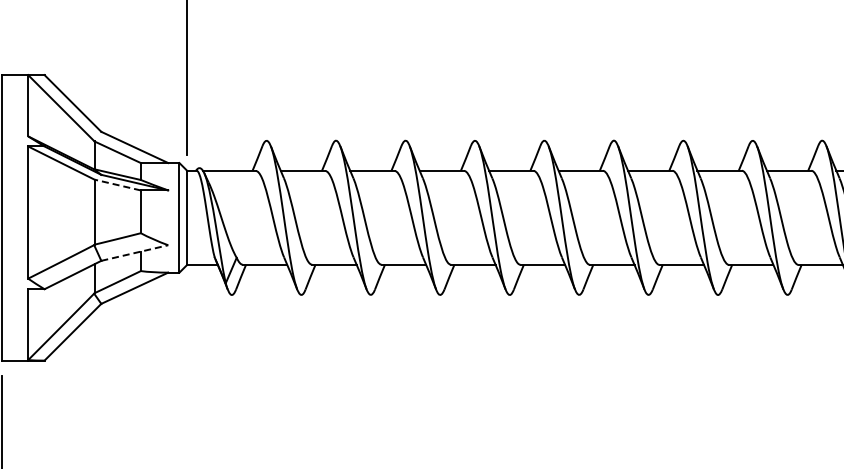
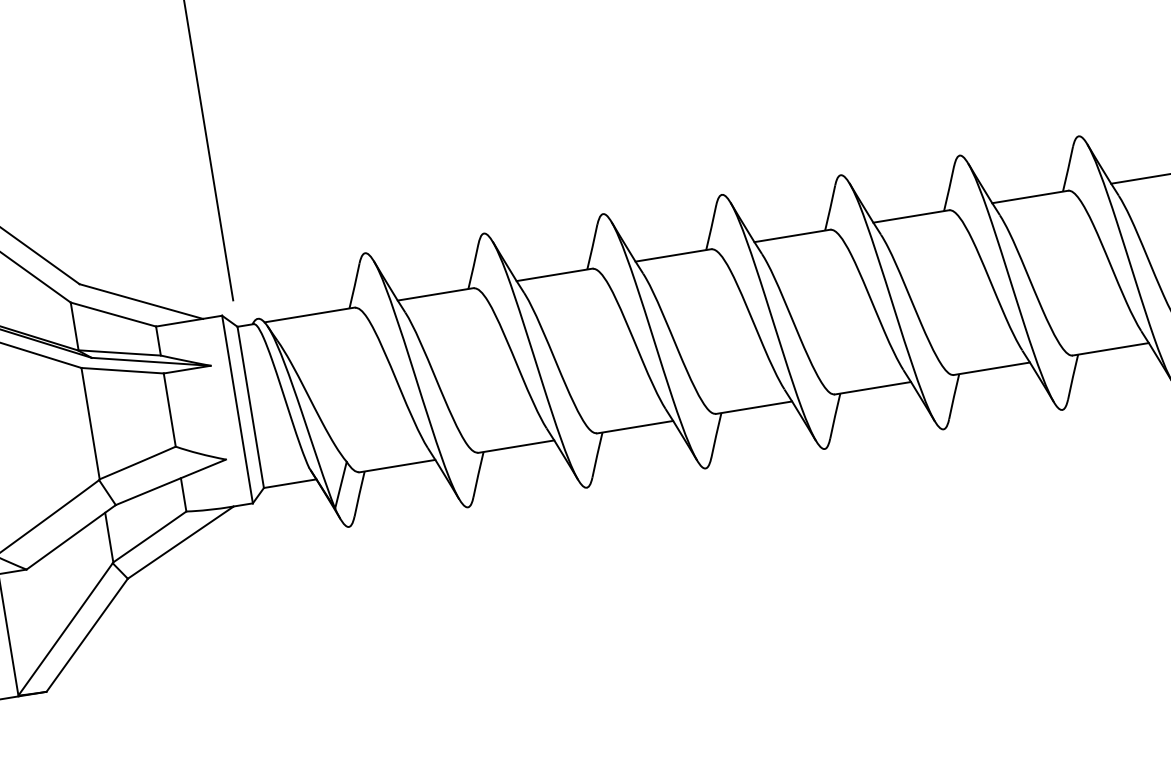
line: (117, 185) -> (122, 371), dashed -> solid
line: (135, 252) -> (171, 481), dashed -> solid

